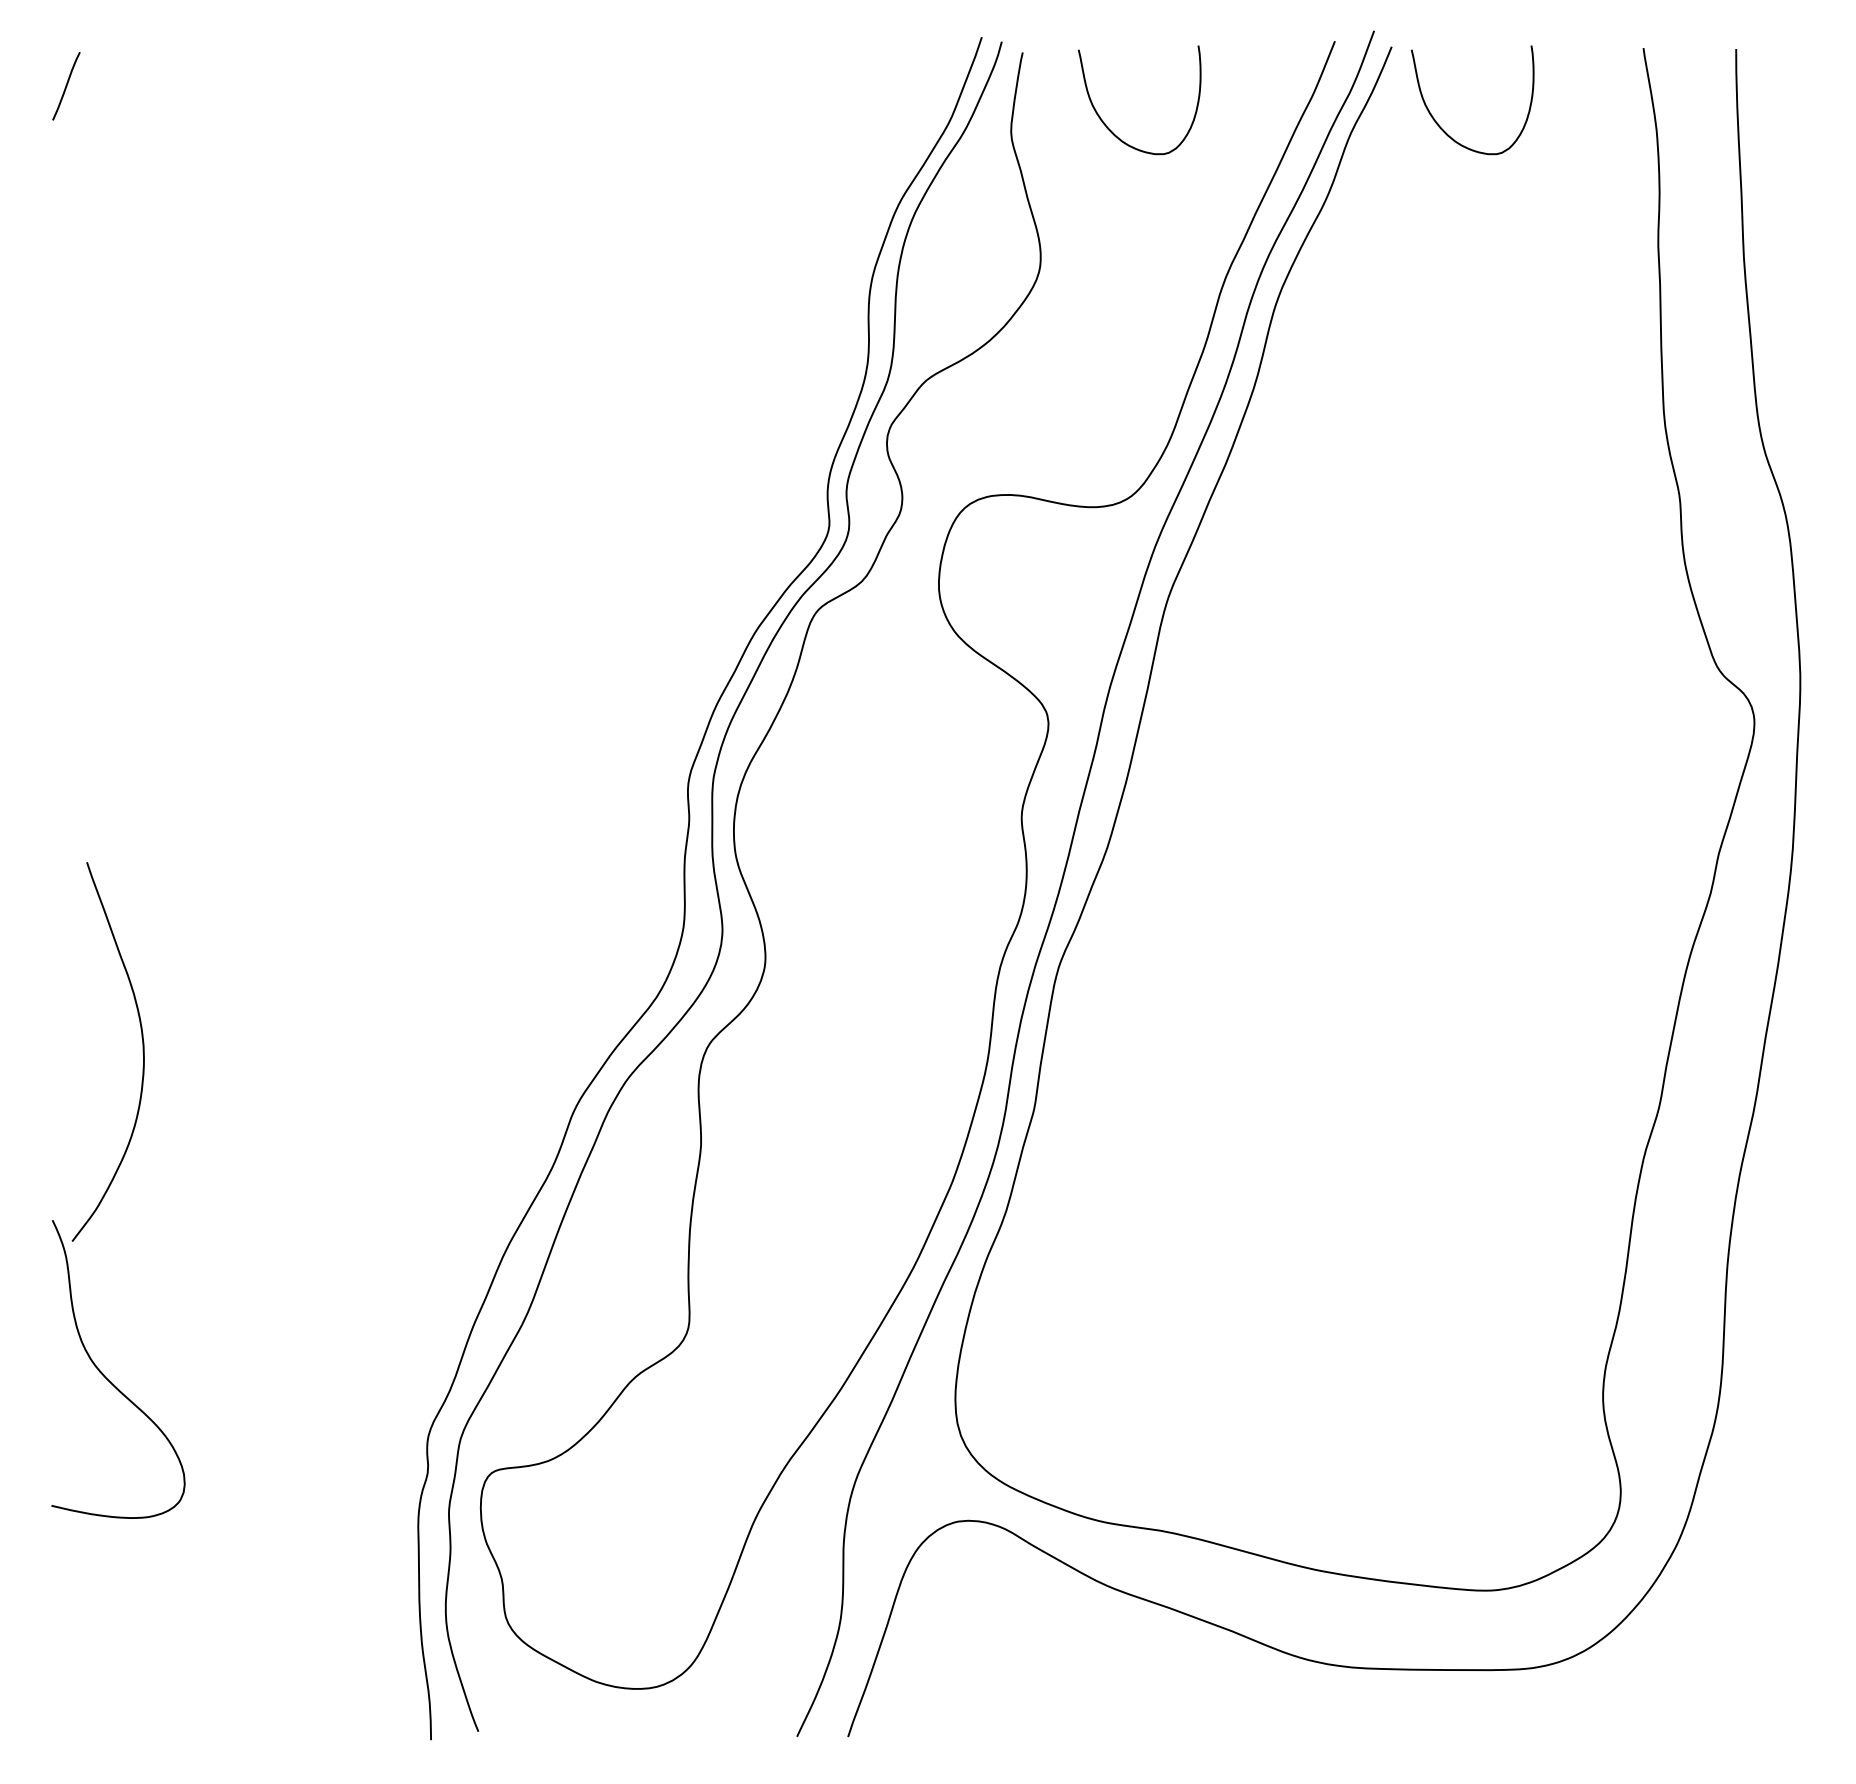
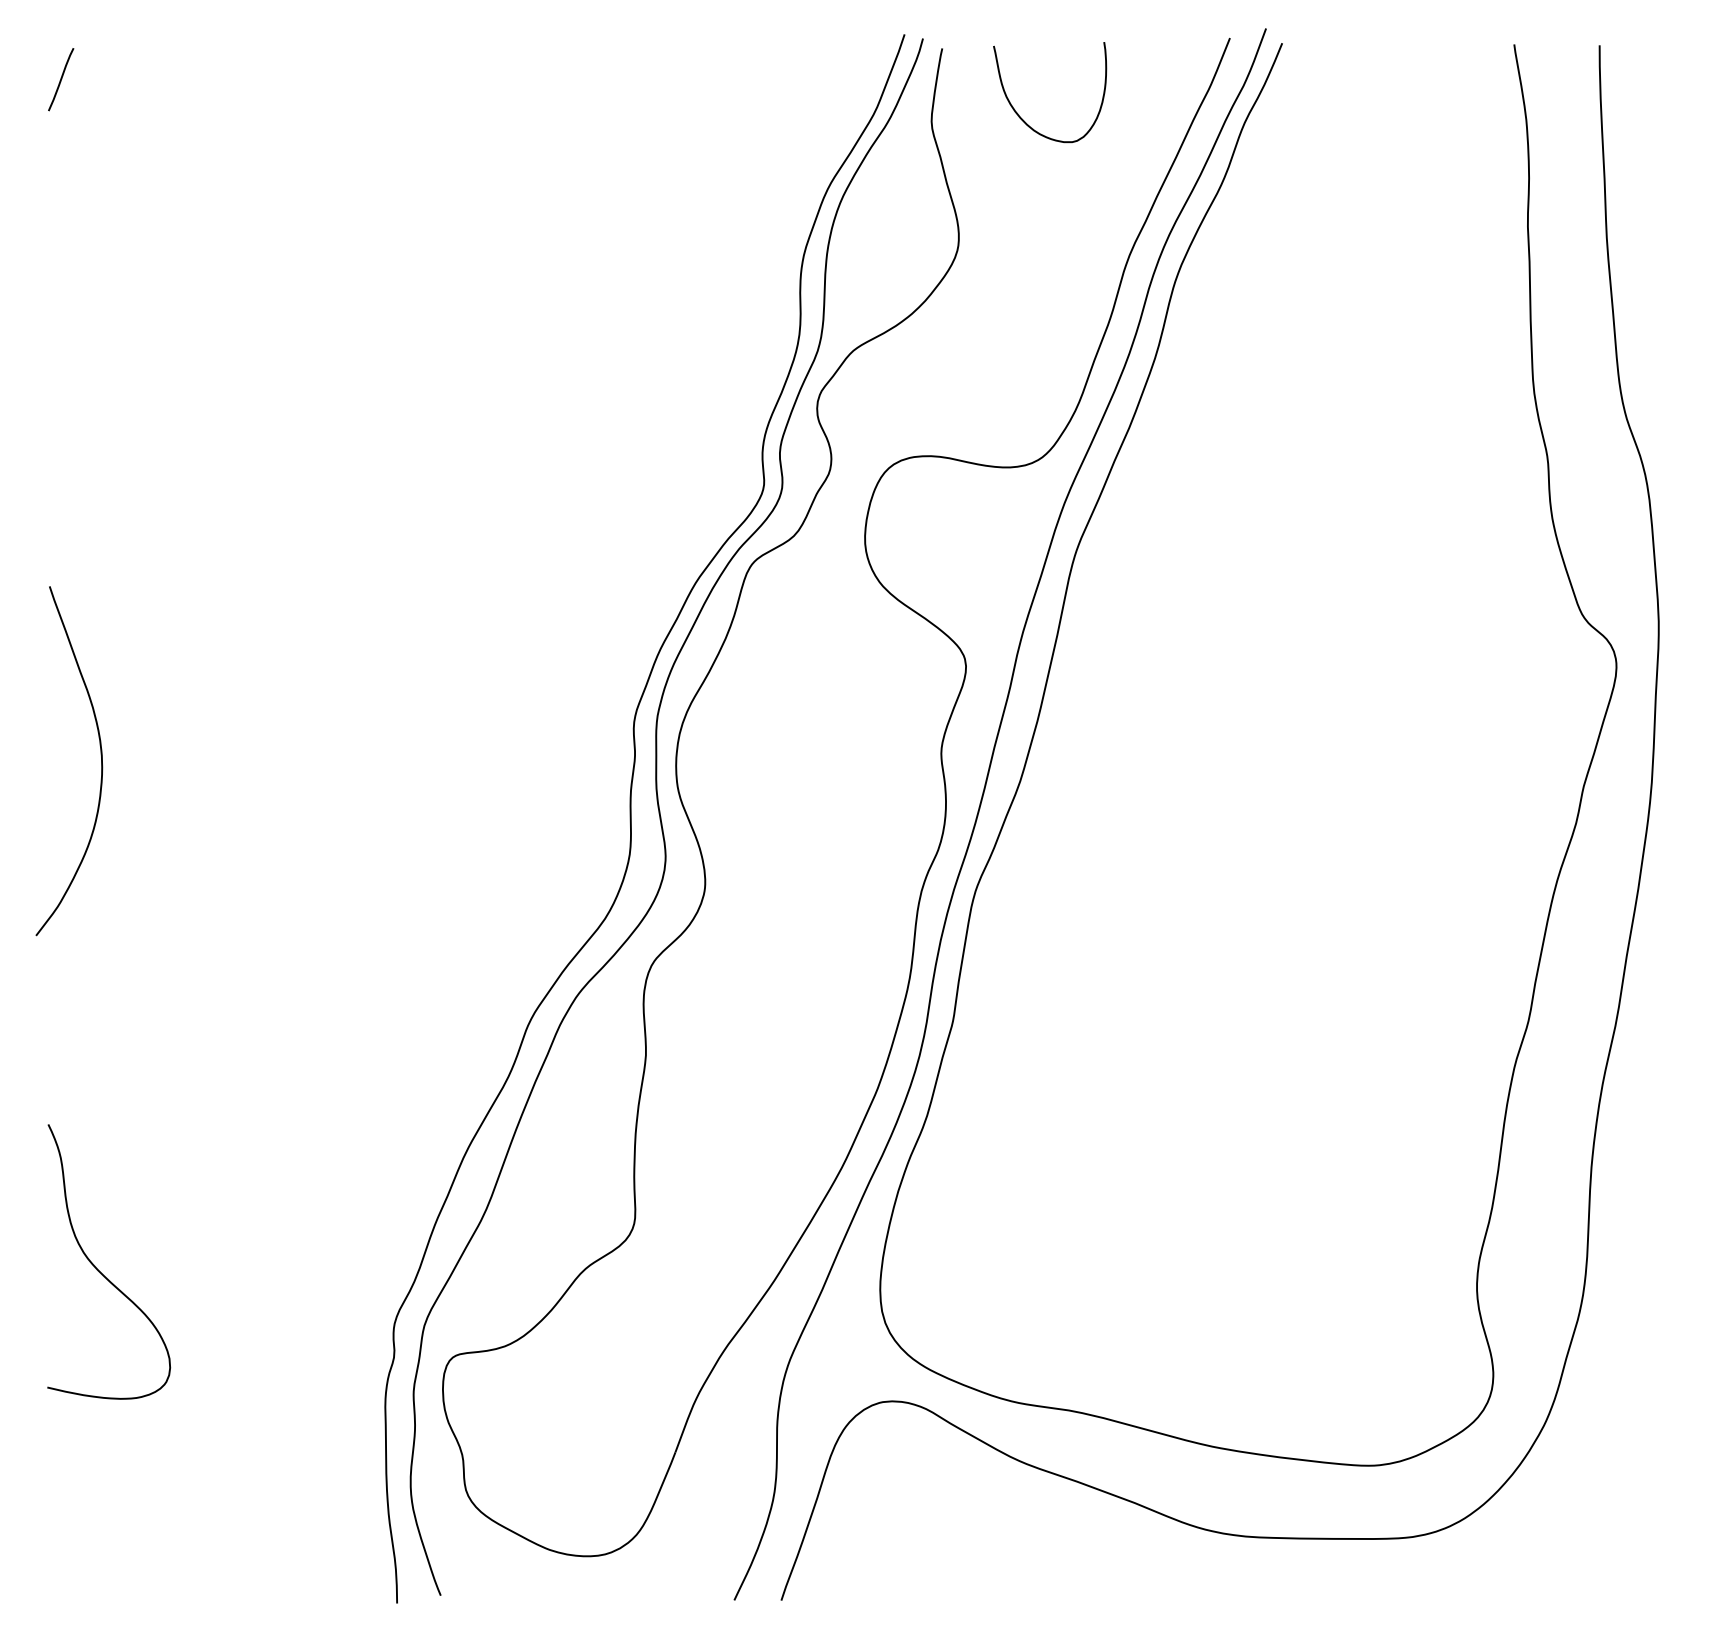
curve: (1439, 124) -> (1326, 114), removed
curve: (142, 1051) -> (100, 760), moved

